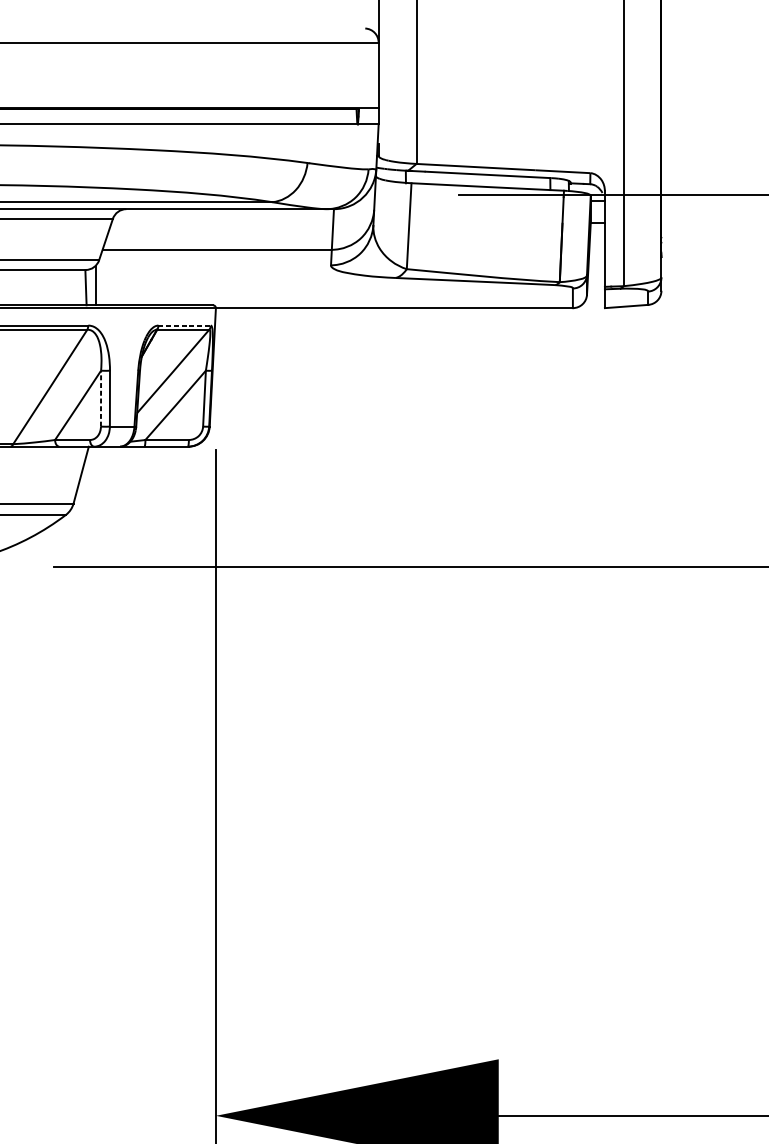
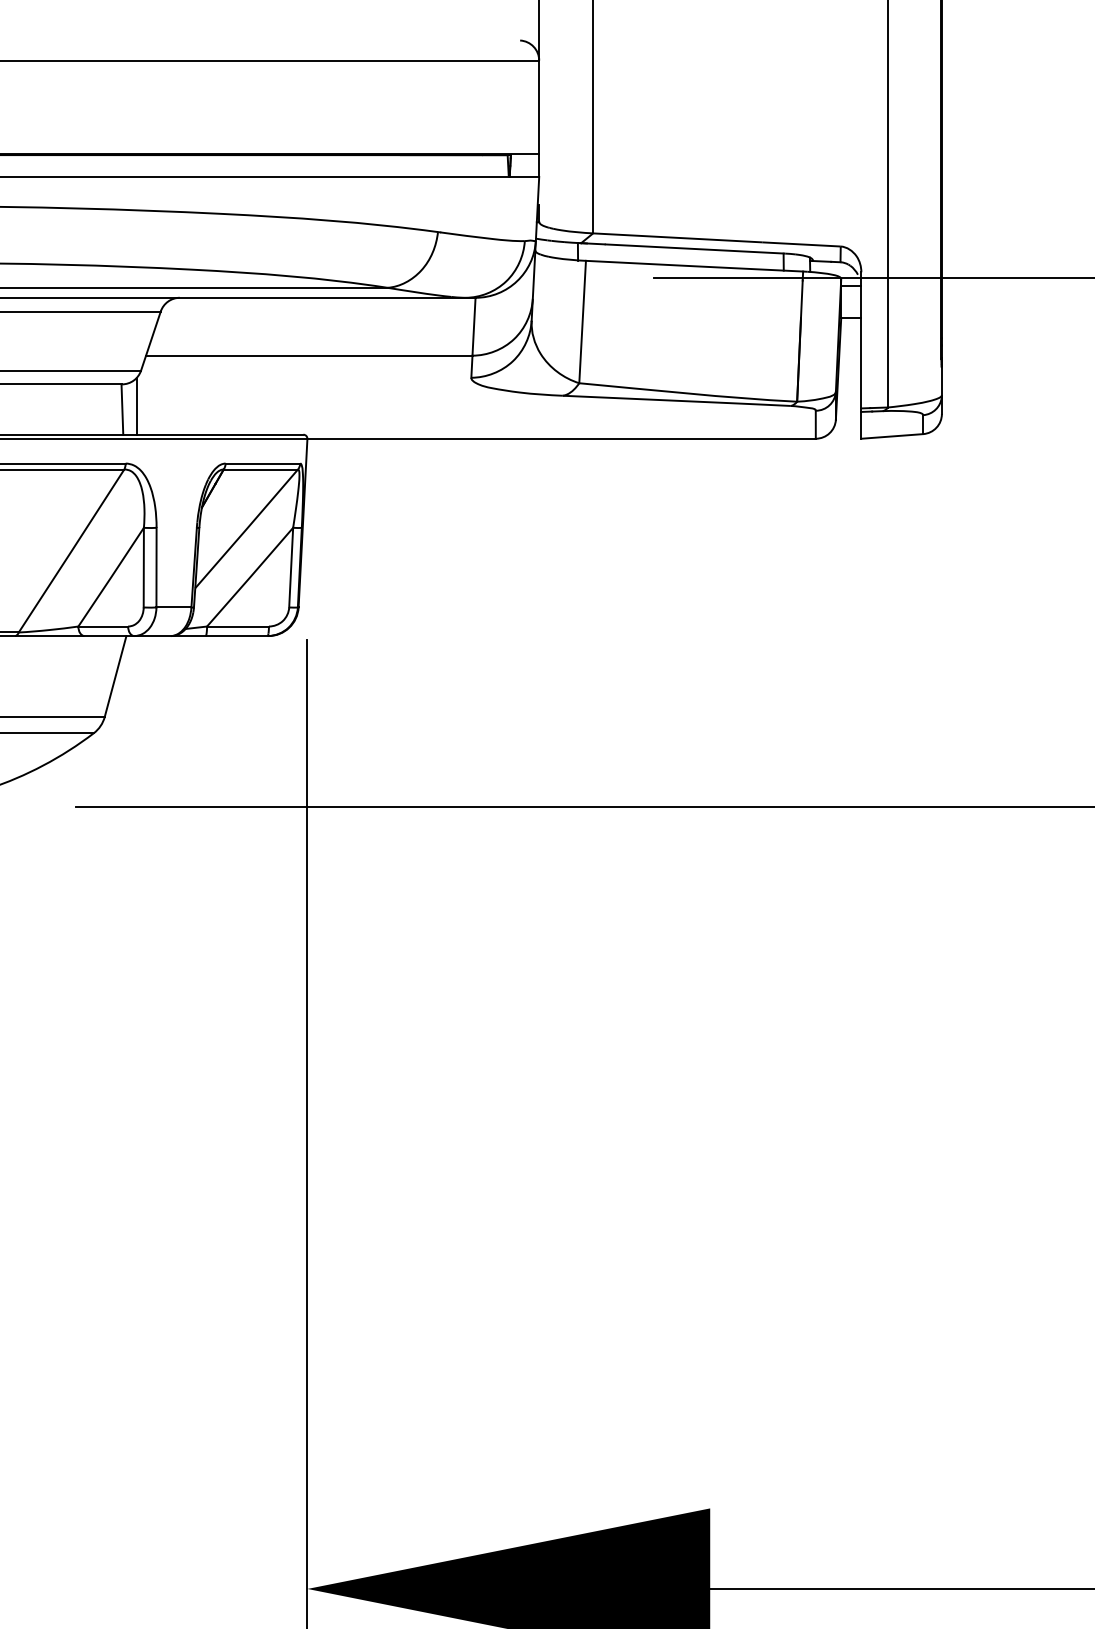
line: (185, 325) -> (263, 463), dashed -> solid
line: (100, 398) -> (143, 567), dashed -> solid

